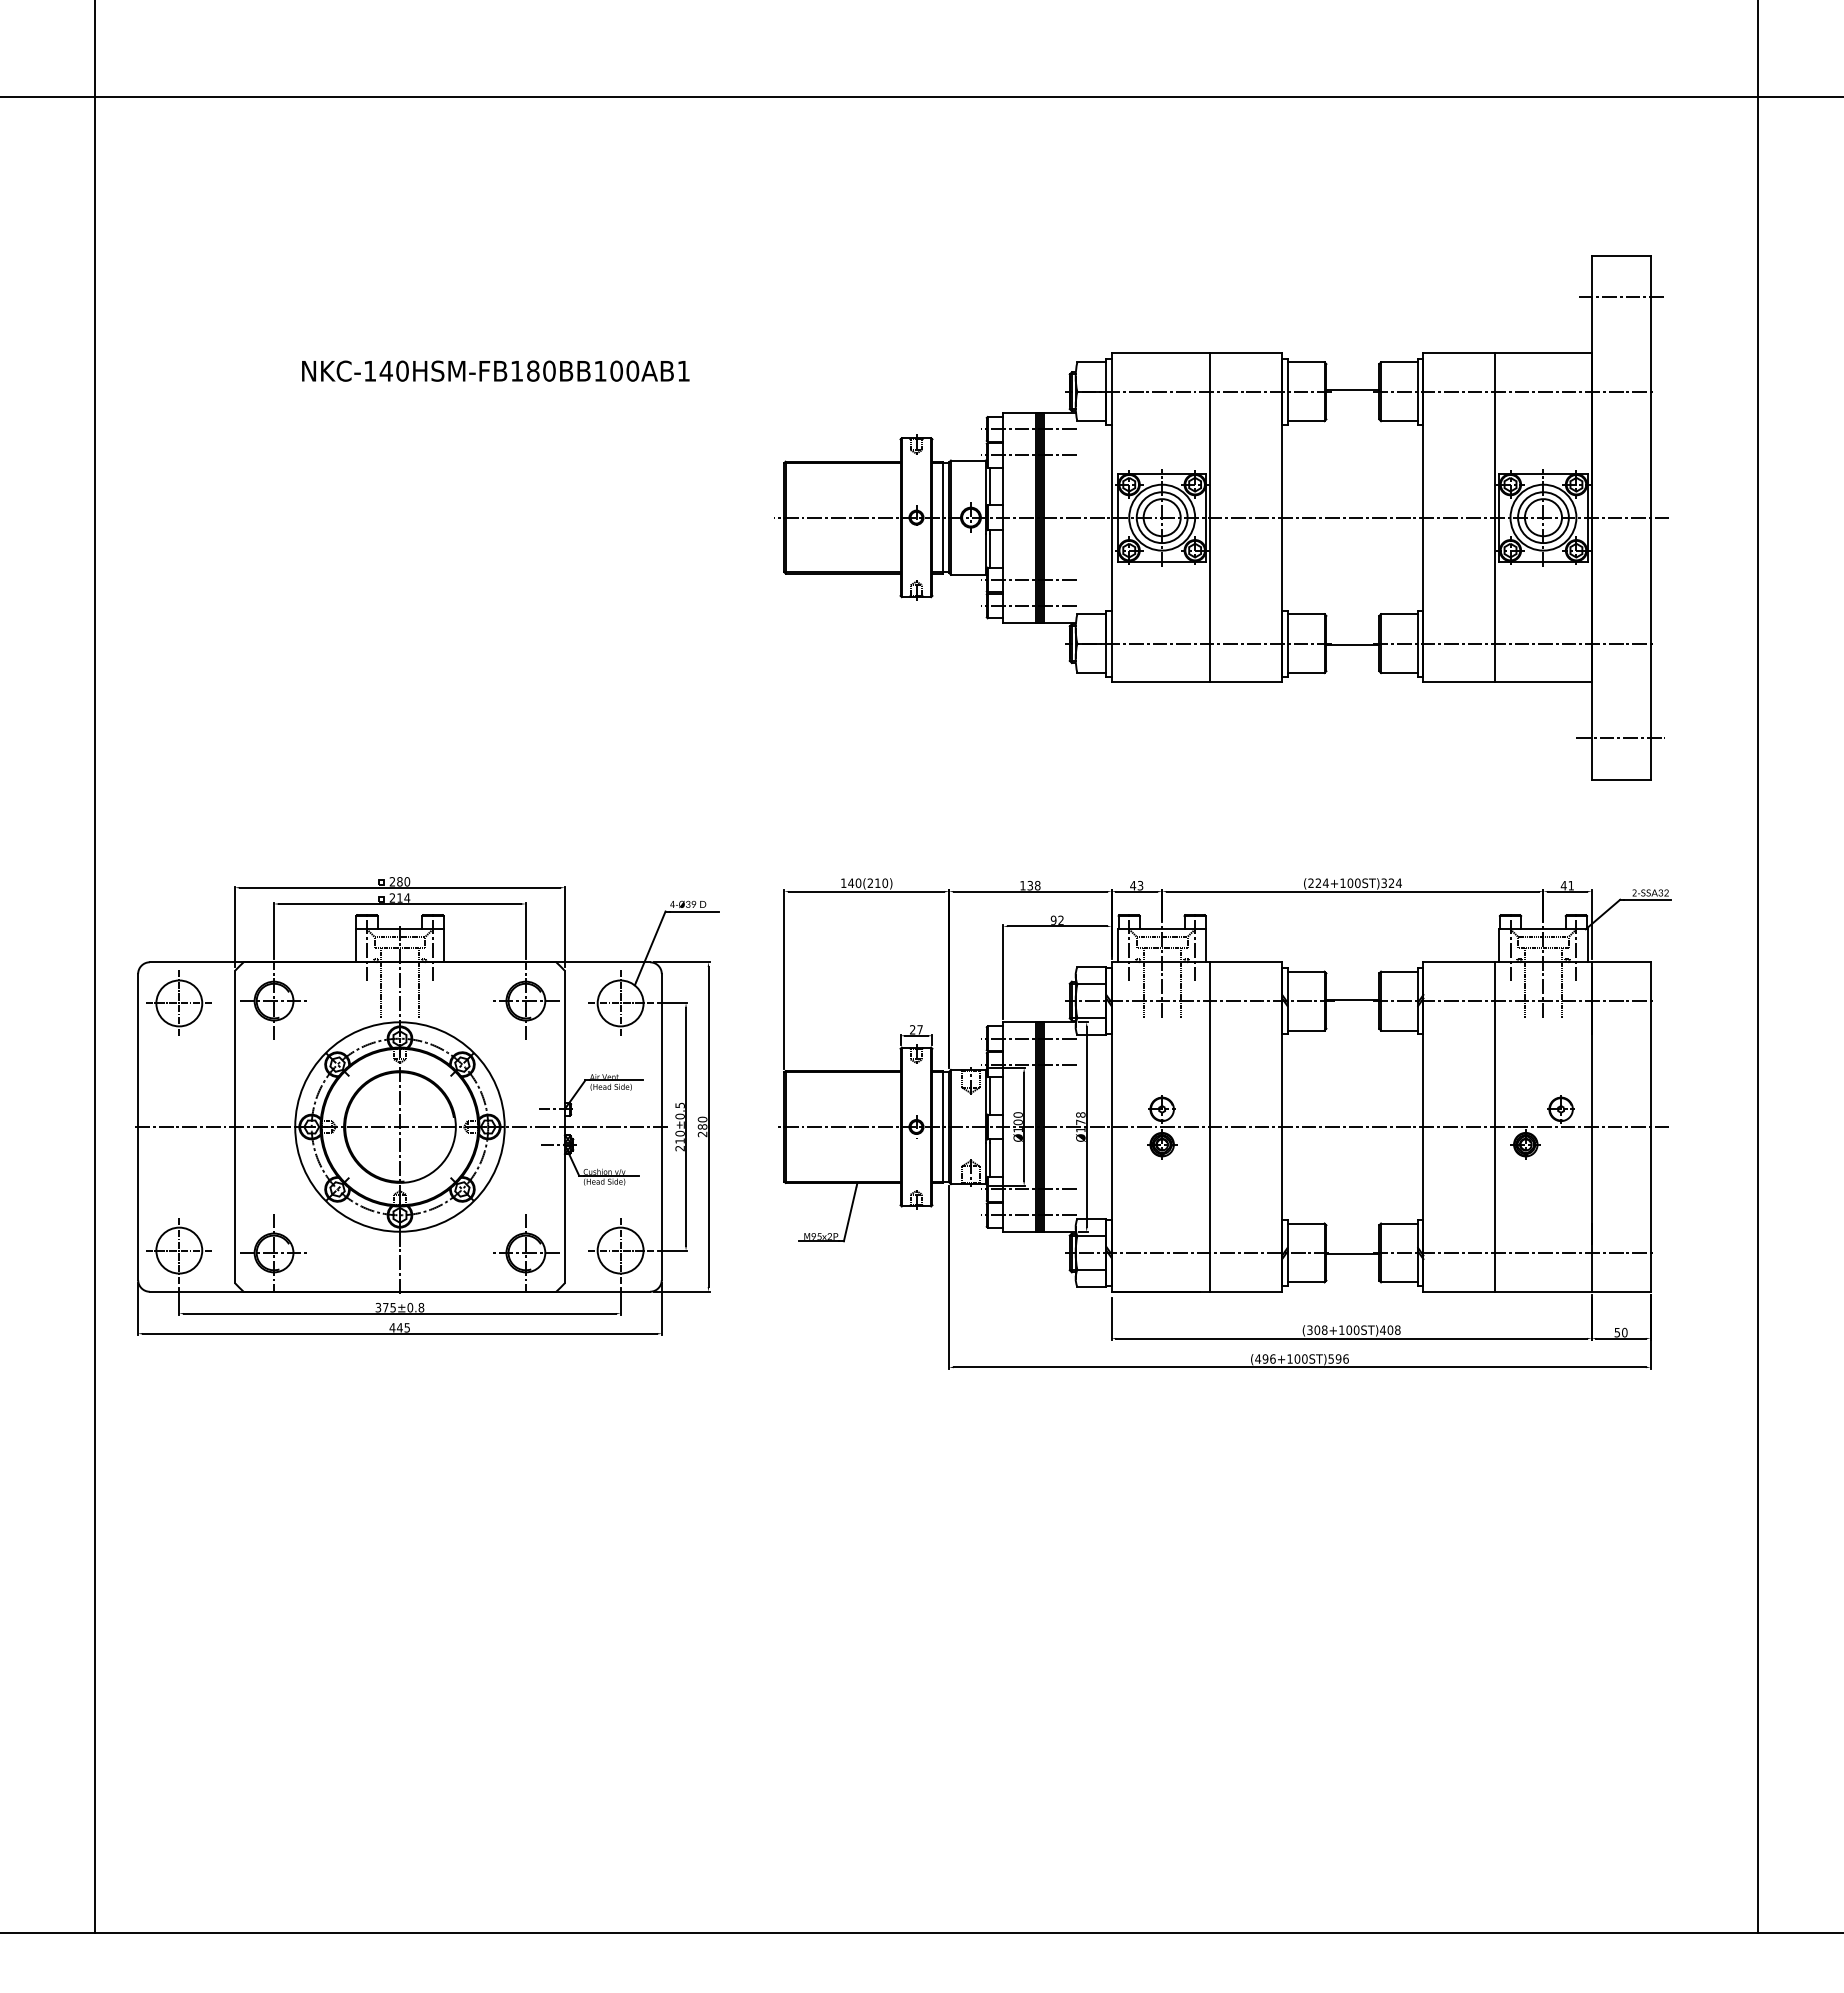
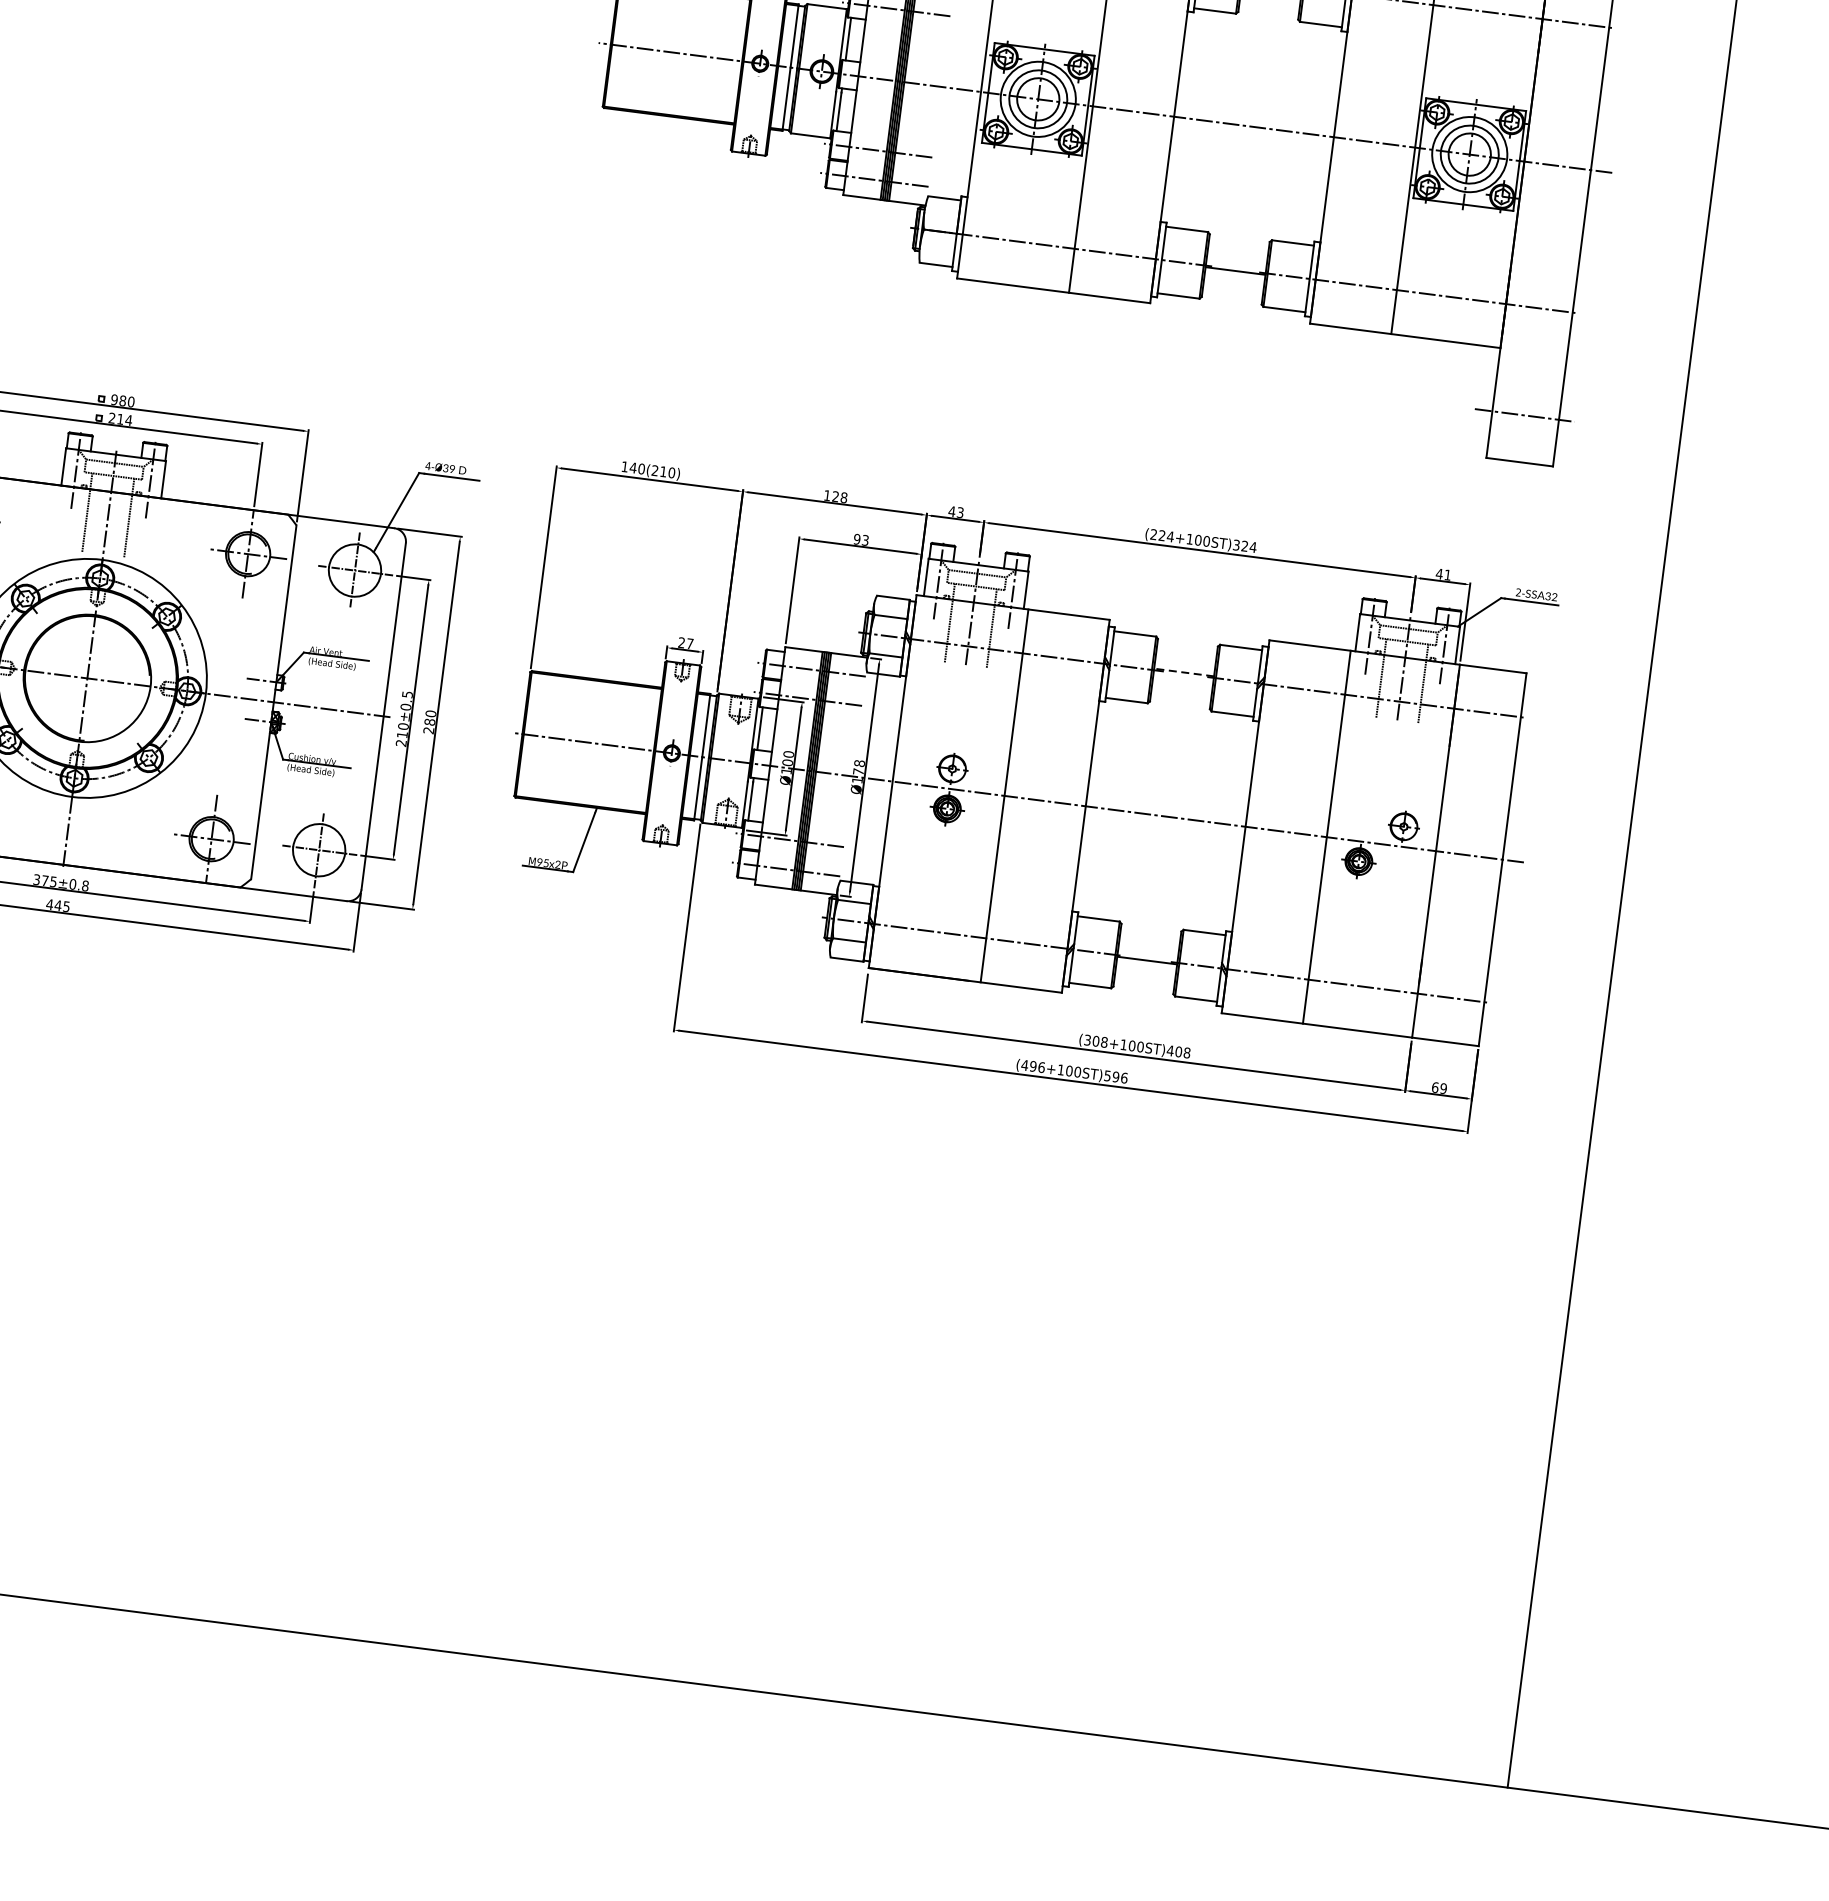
text: (392, 881) -> (114, 399), 280 -> 980
text: (1030, 885) -> (835, 496), 138 -> 128
text: (1060, 920) -> (864, 540), 92 -> 93
line: (1352, 999) -> (1183, 672), solid -> dashed
text: (1620, 1332) -> (1438, 1087), 50 -> 69

